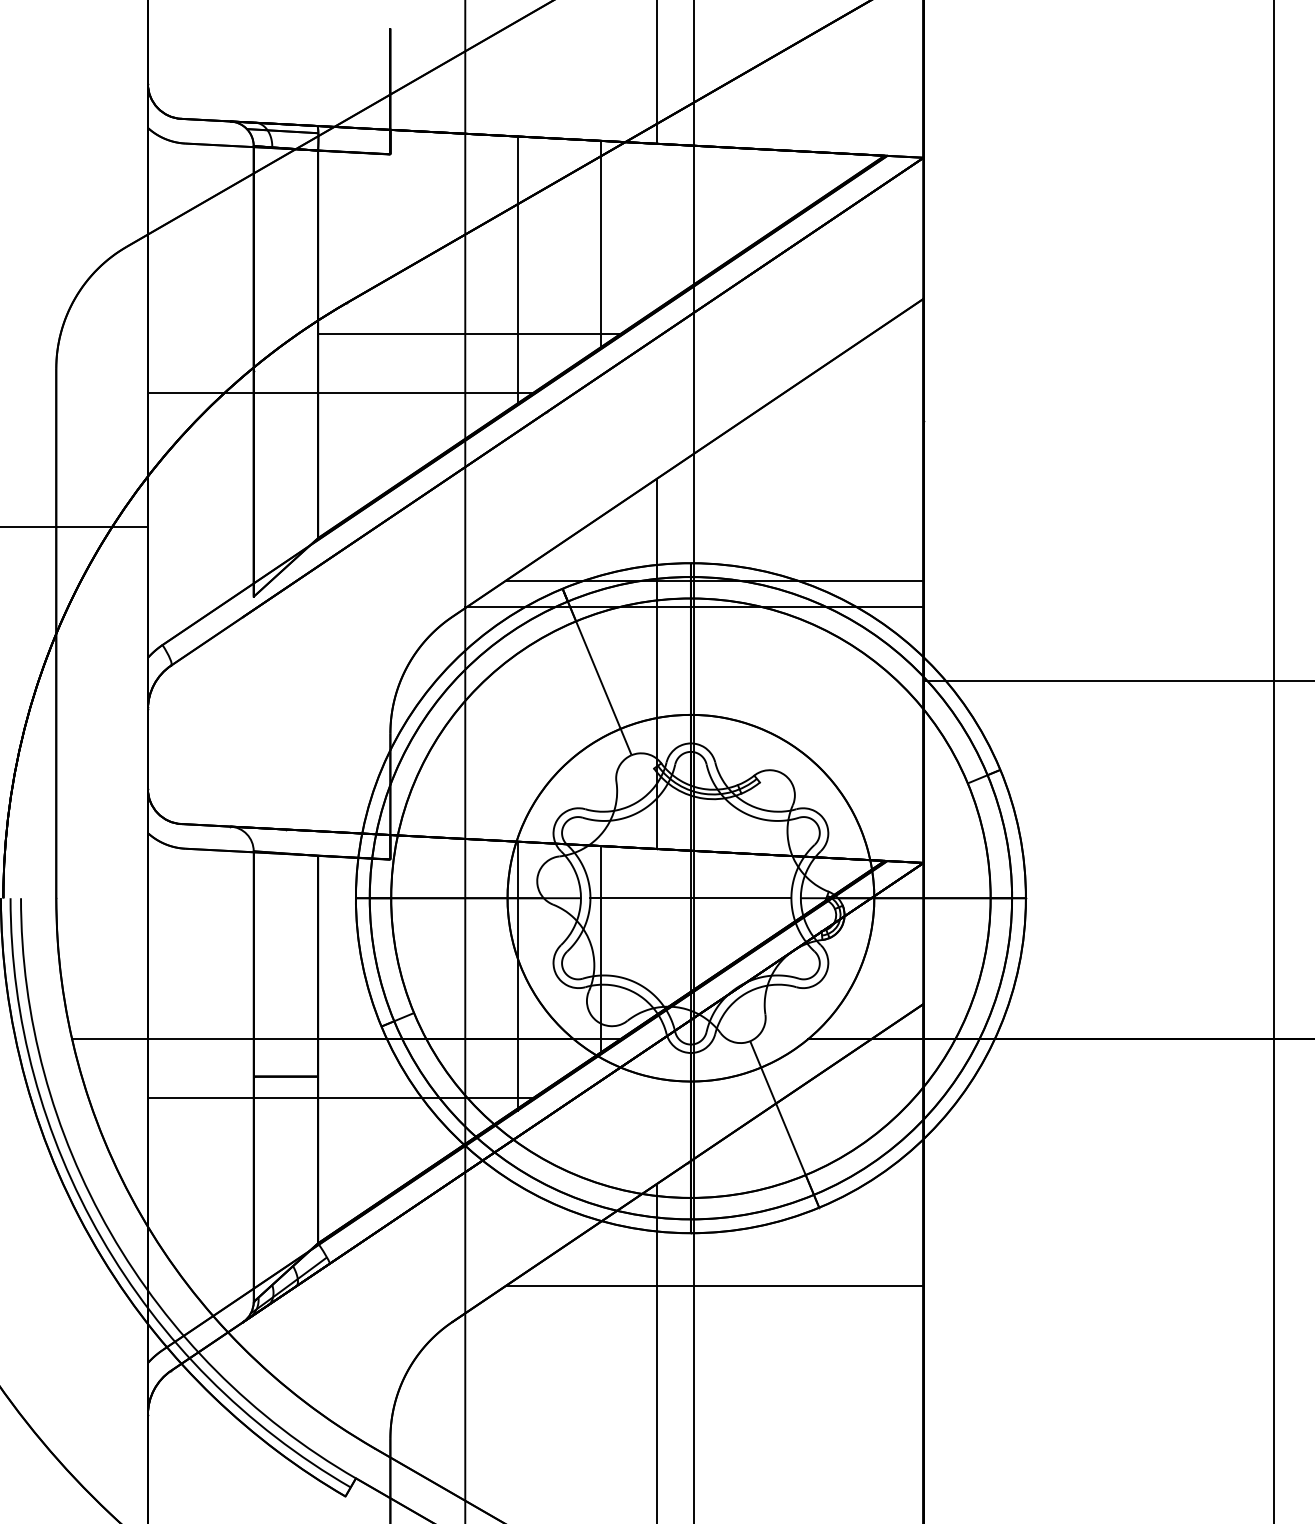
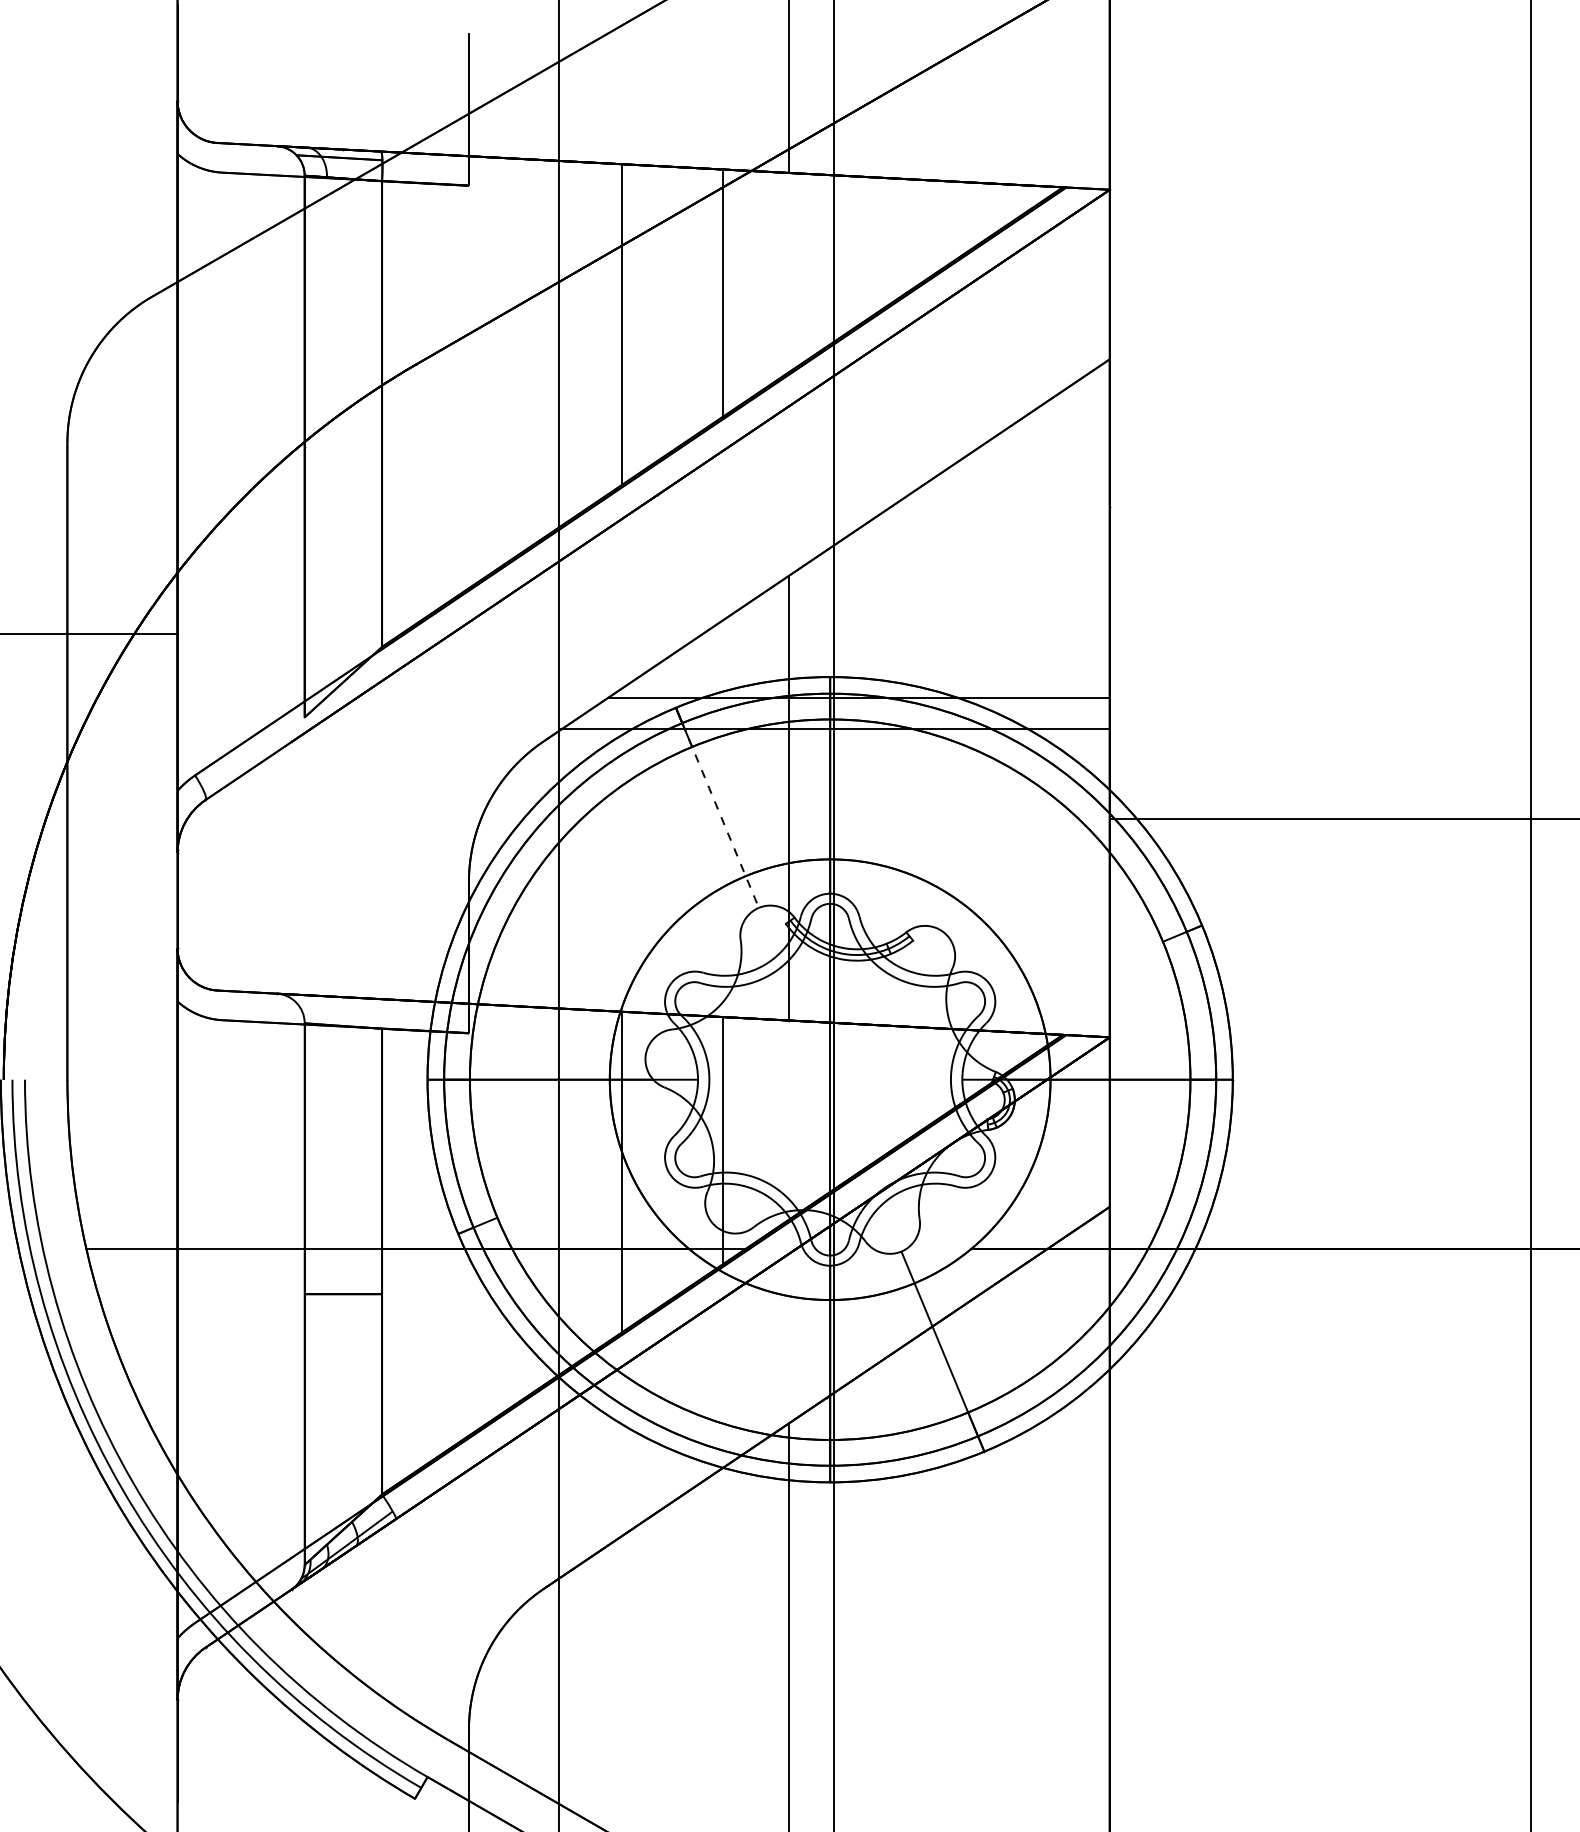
line: (469, 333) -> (563, 401), removed
line: (341, 393) -> (410, 472), removed
arc: (599, 677) -> (720, 814), solid -> dashed
line: (690, 898) -> (829, 1079), removed
line: (341, 1098) -> (410, 1320), removed
line: (714, 1285) -> (858, 1545), removed

